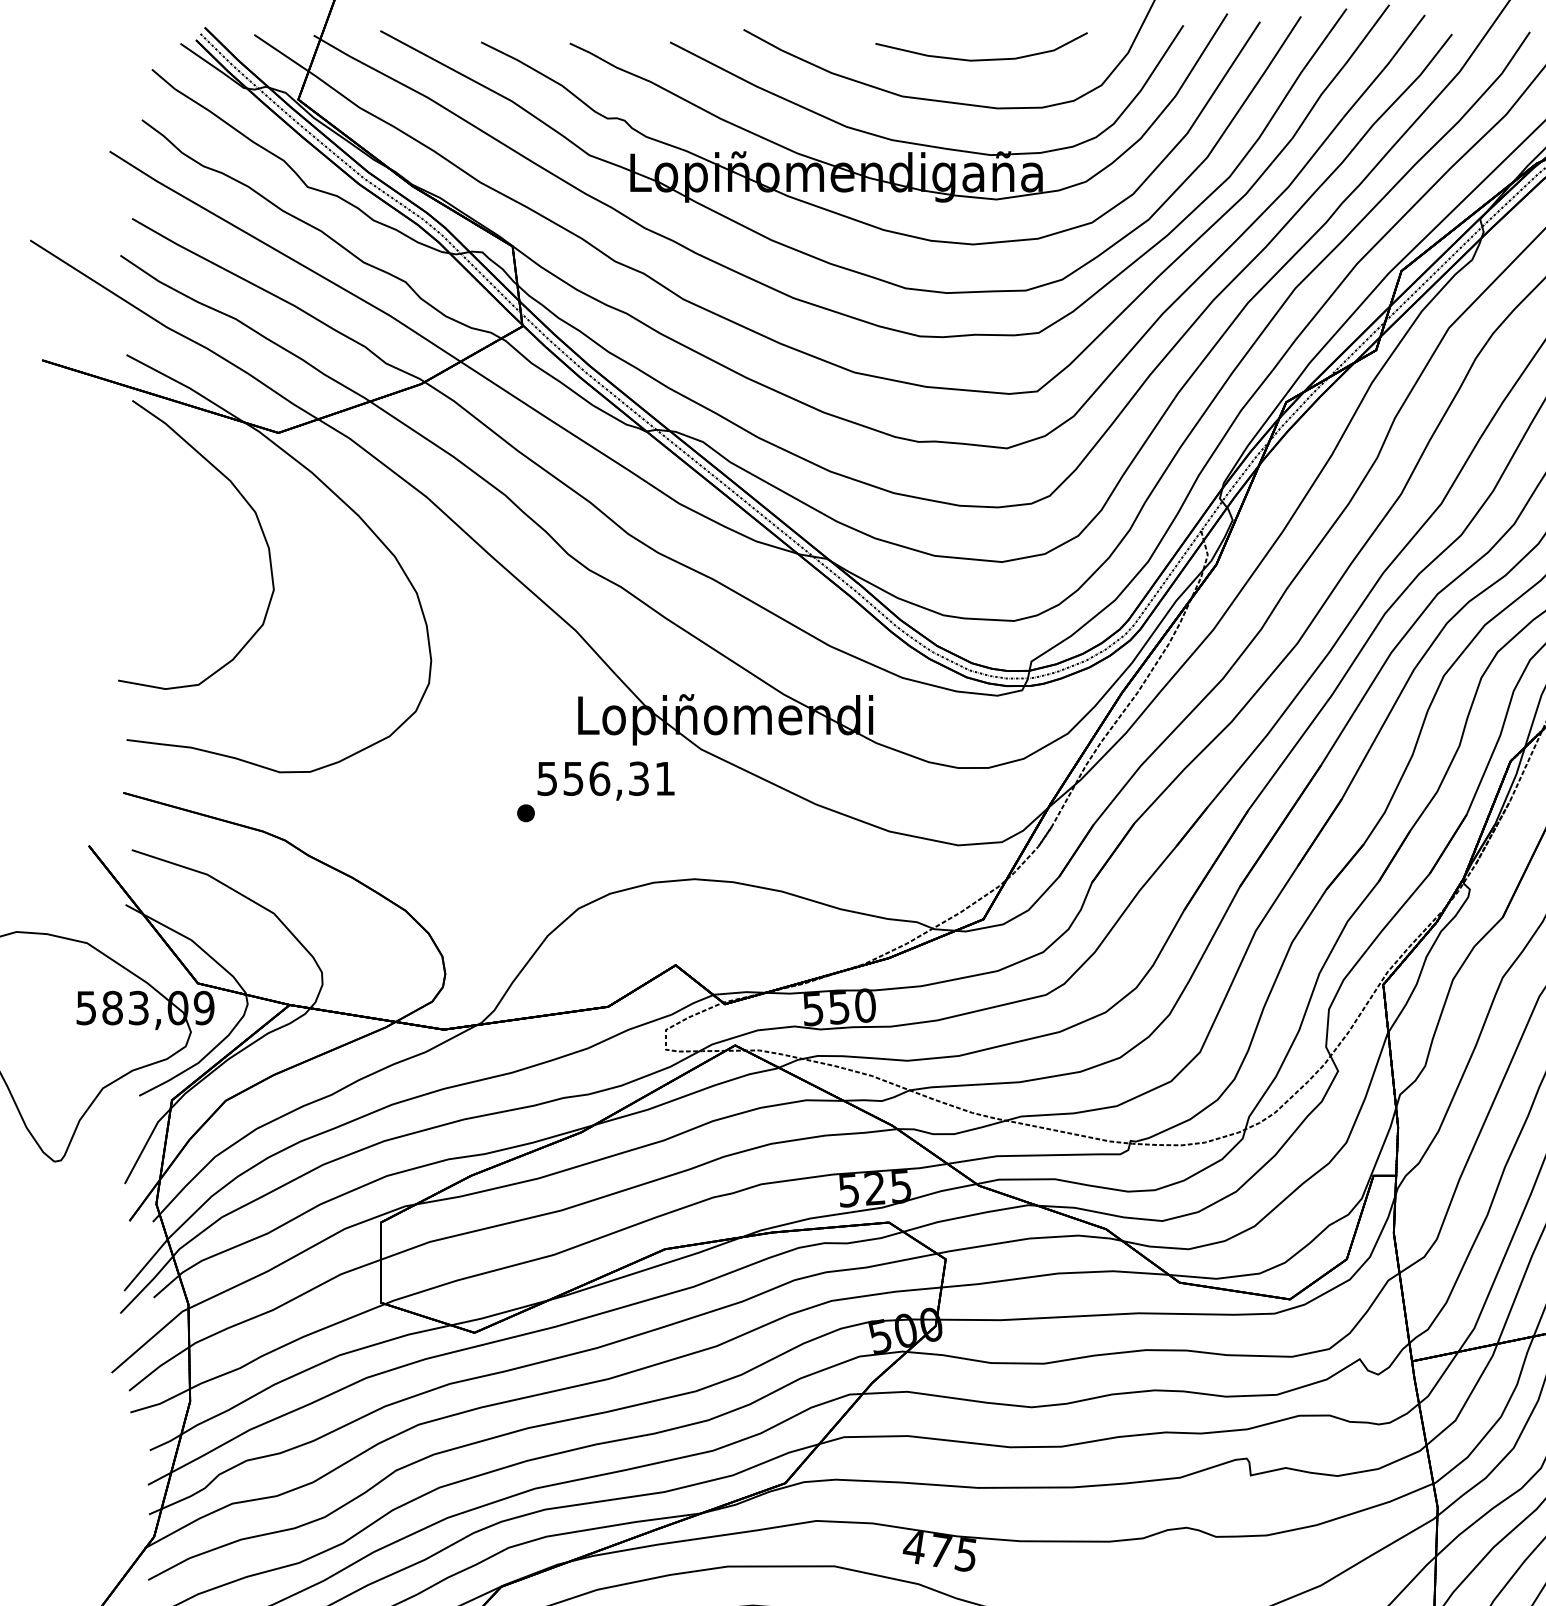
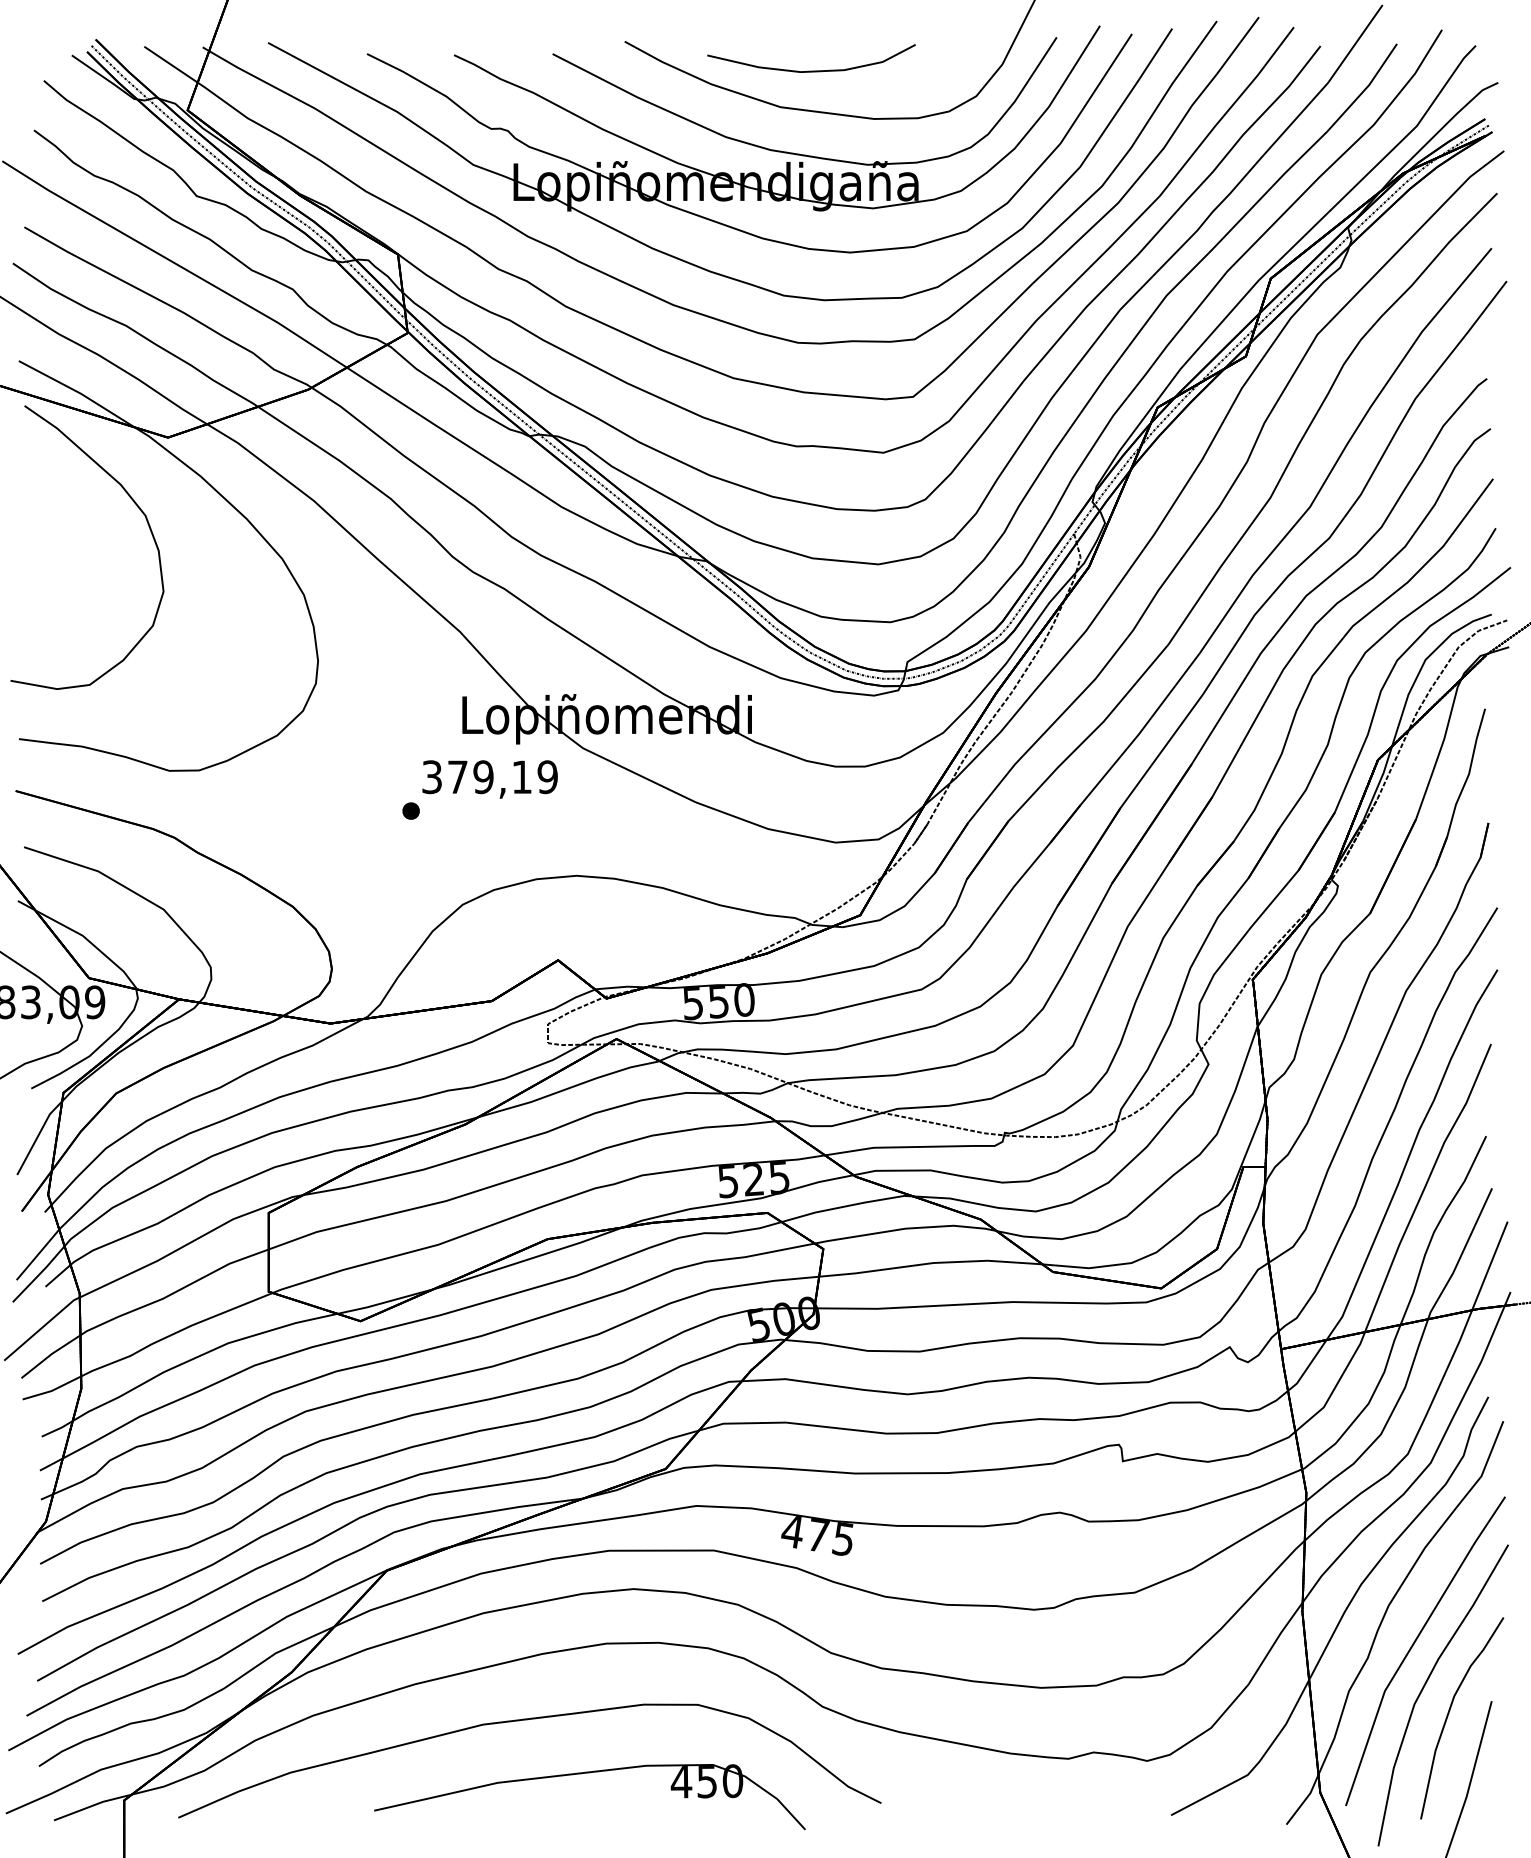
curve: (981, 59) -> (811, 70), moved
text: (606, 779) -> (490, 777), 556,31 -> 379,19

